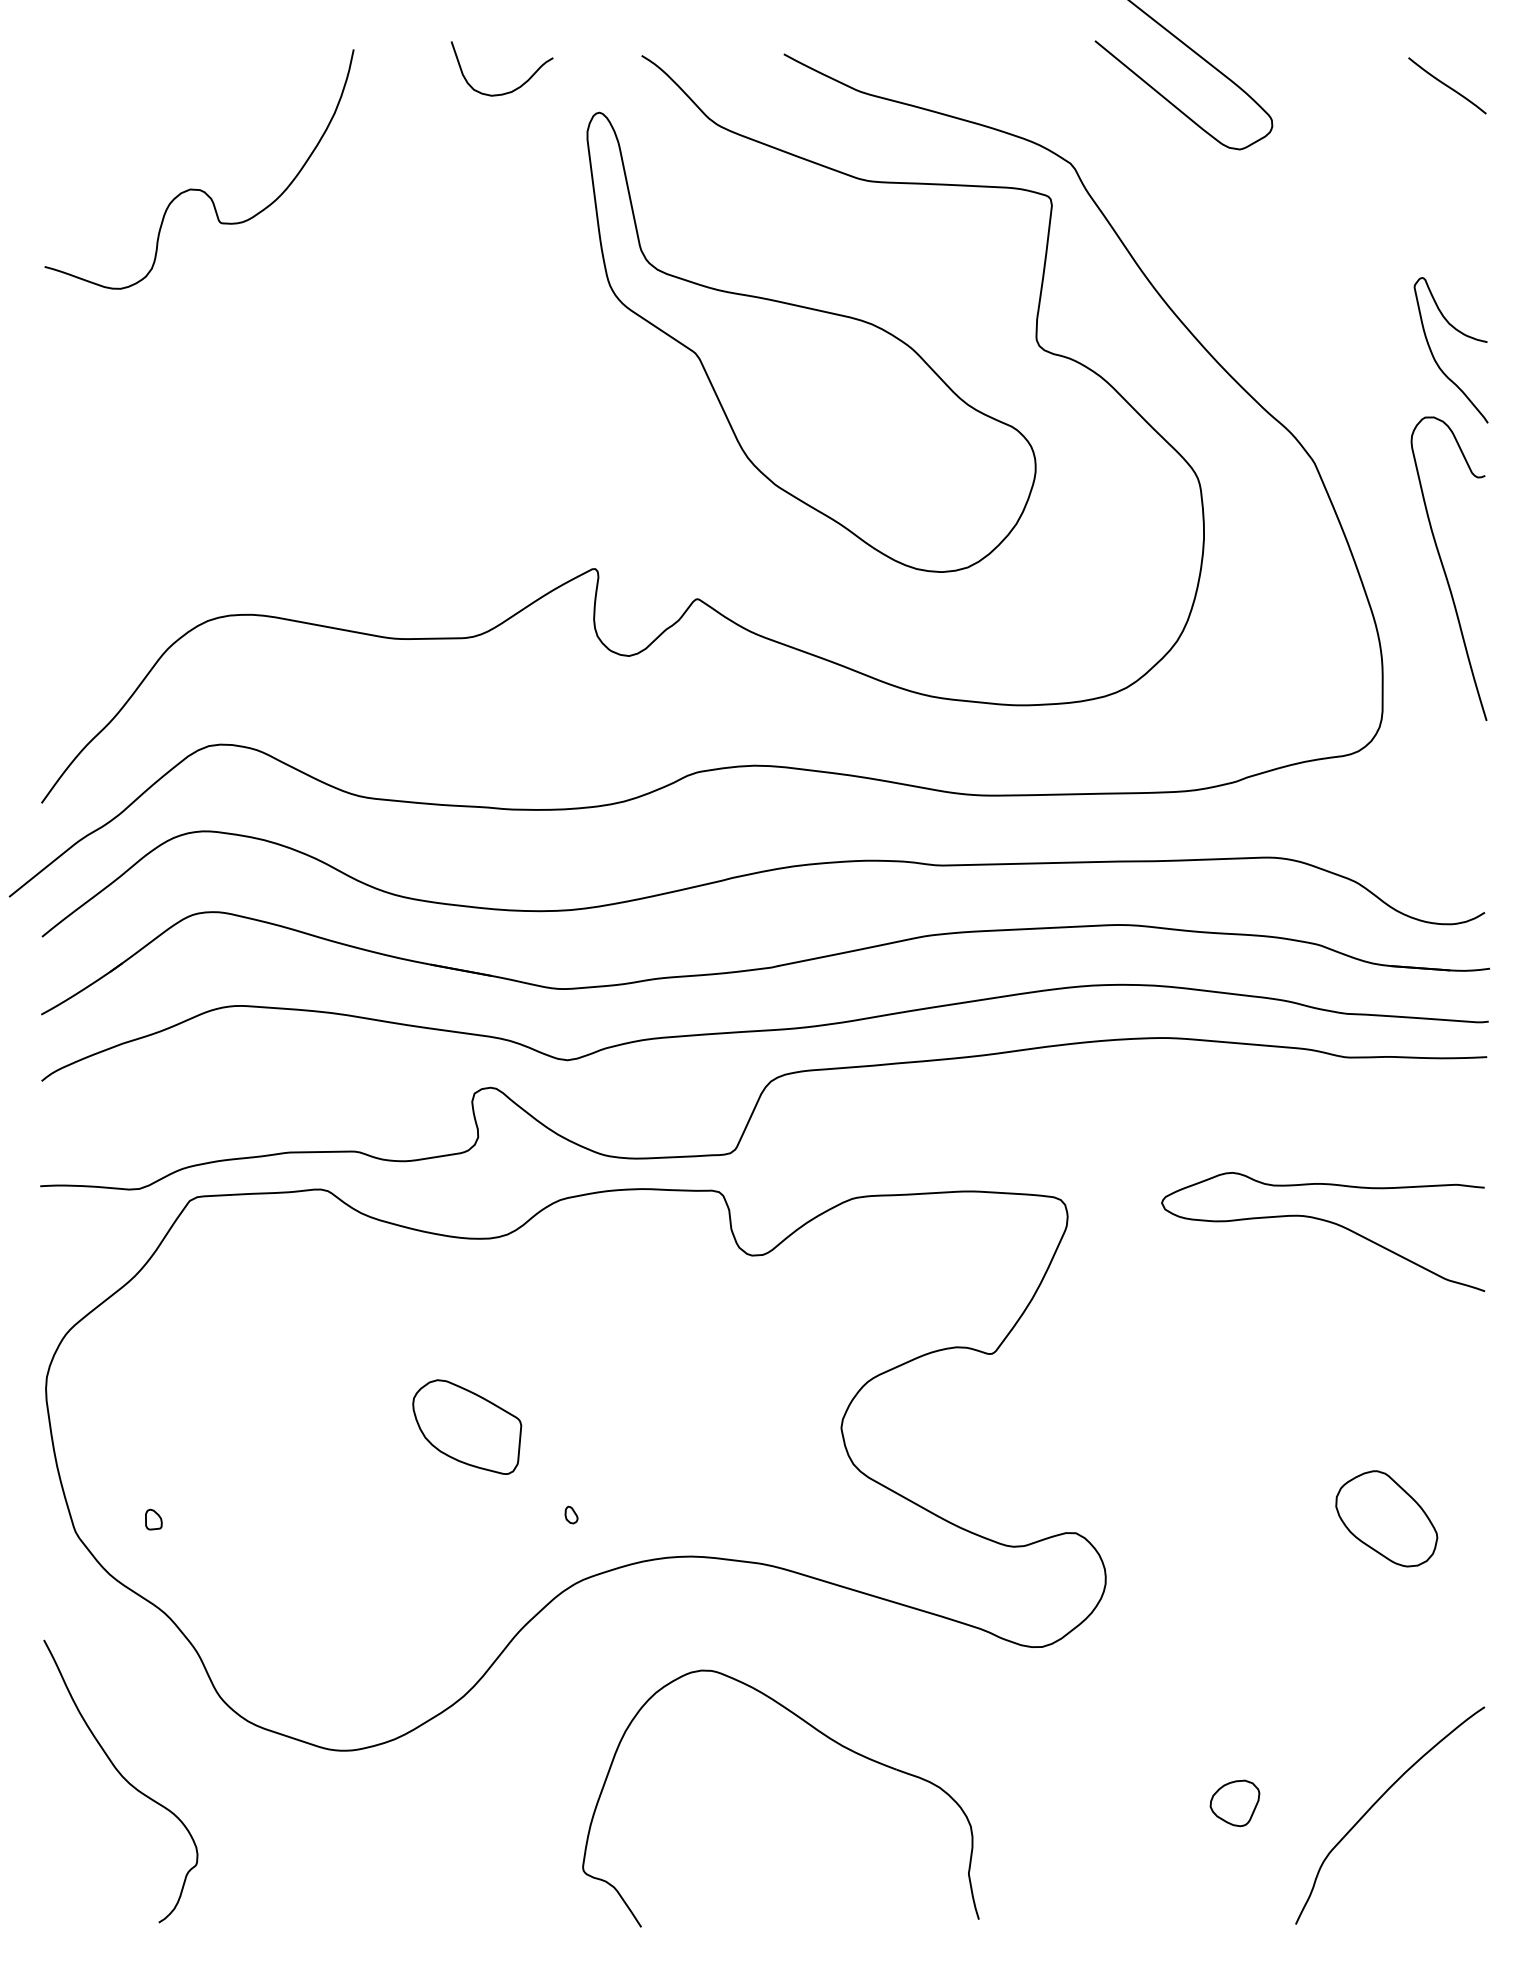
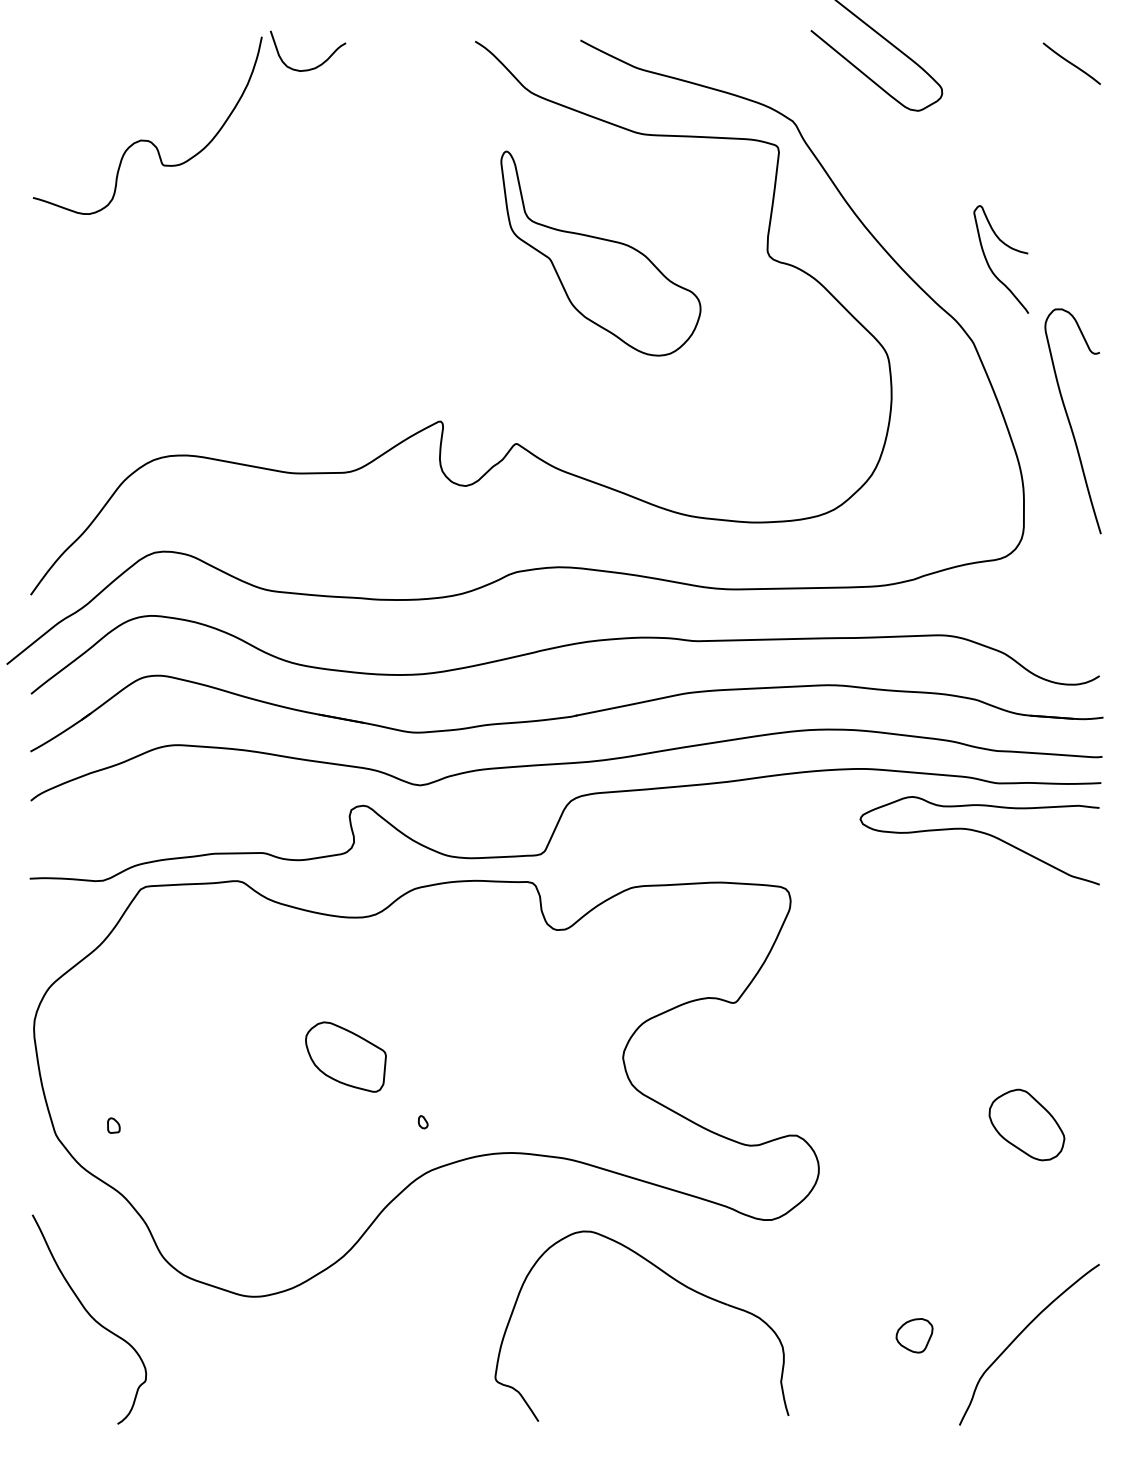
curve: (508, 91) -> (312, 67), moved
part: (811, 341) -> (600, 253), size x0.6
curve: (1435, 358) -> (989, 265), moved
curve: (1327, 1222) -> (983, 833), moved
part: (823, 1735) -> (673, 1279), moved

